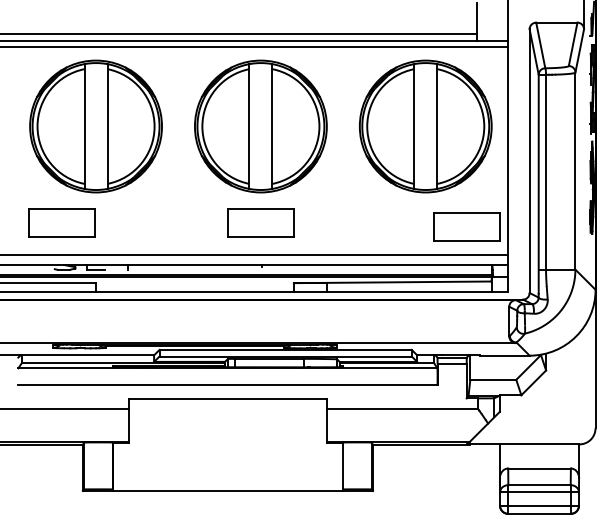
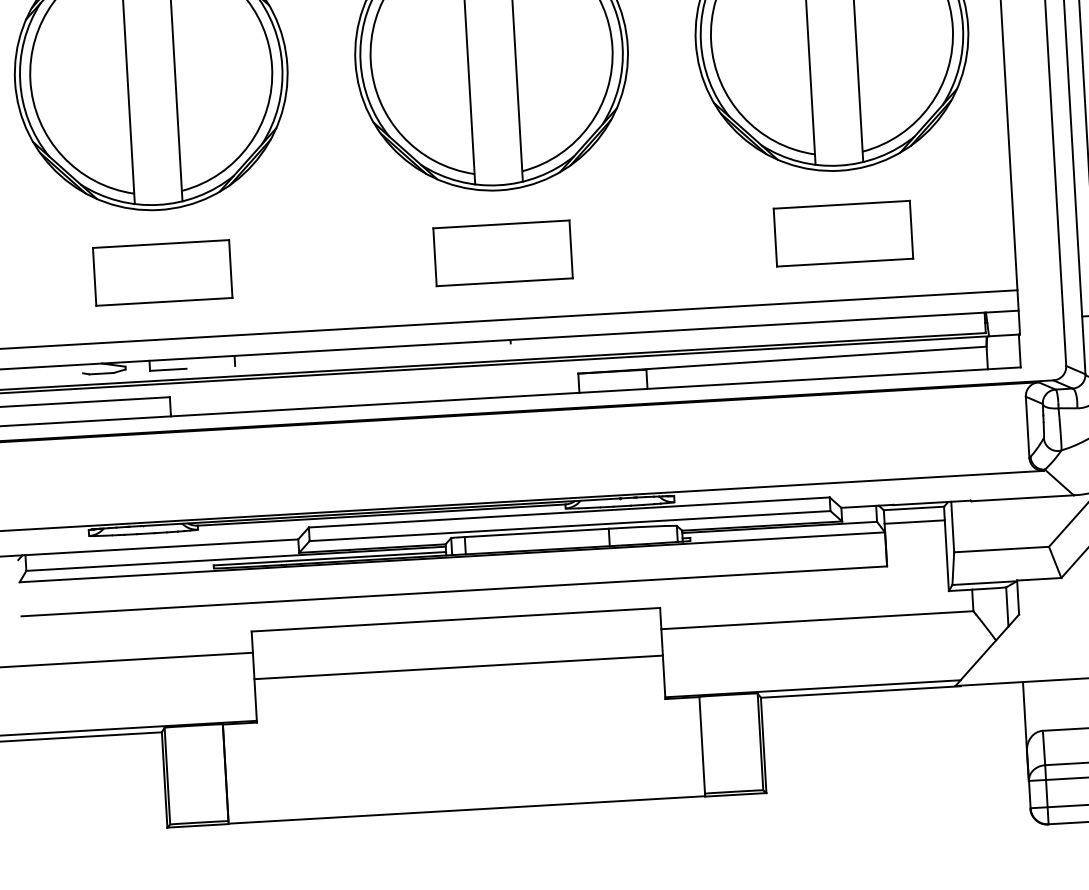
part: (61, 222) -> (161, 272), moved
part: (466, 226) -> (842, 232), moved
line: (227, 421) -> (457, 667), added

